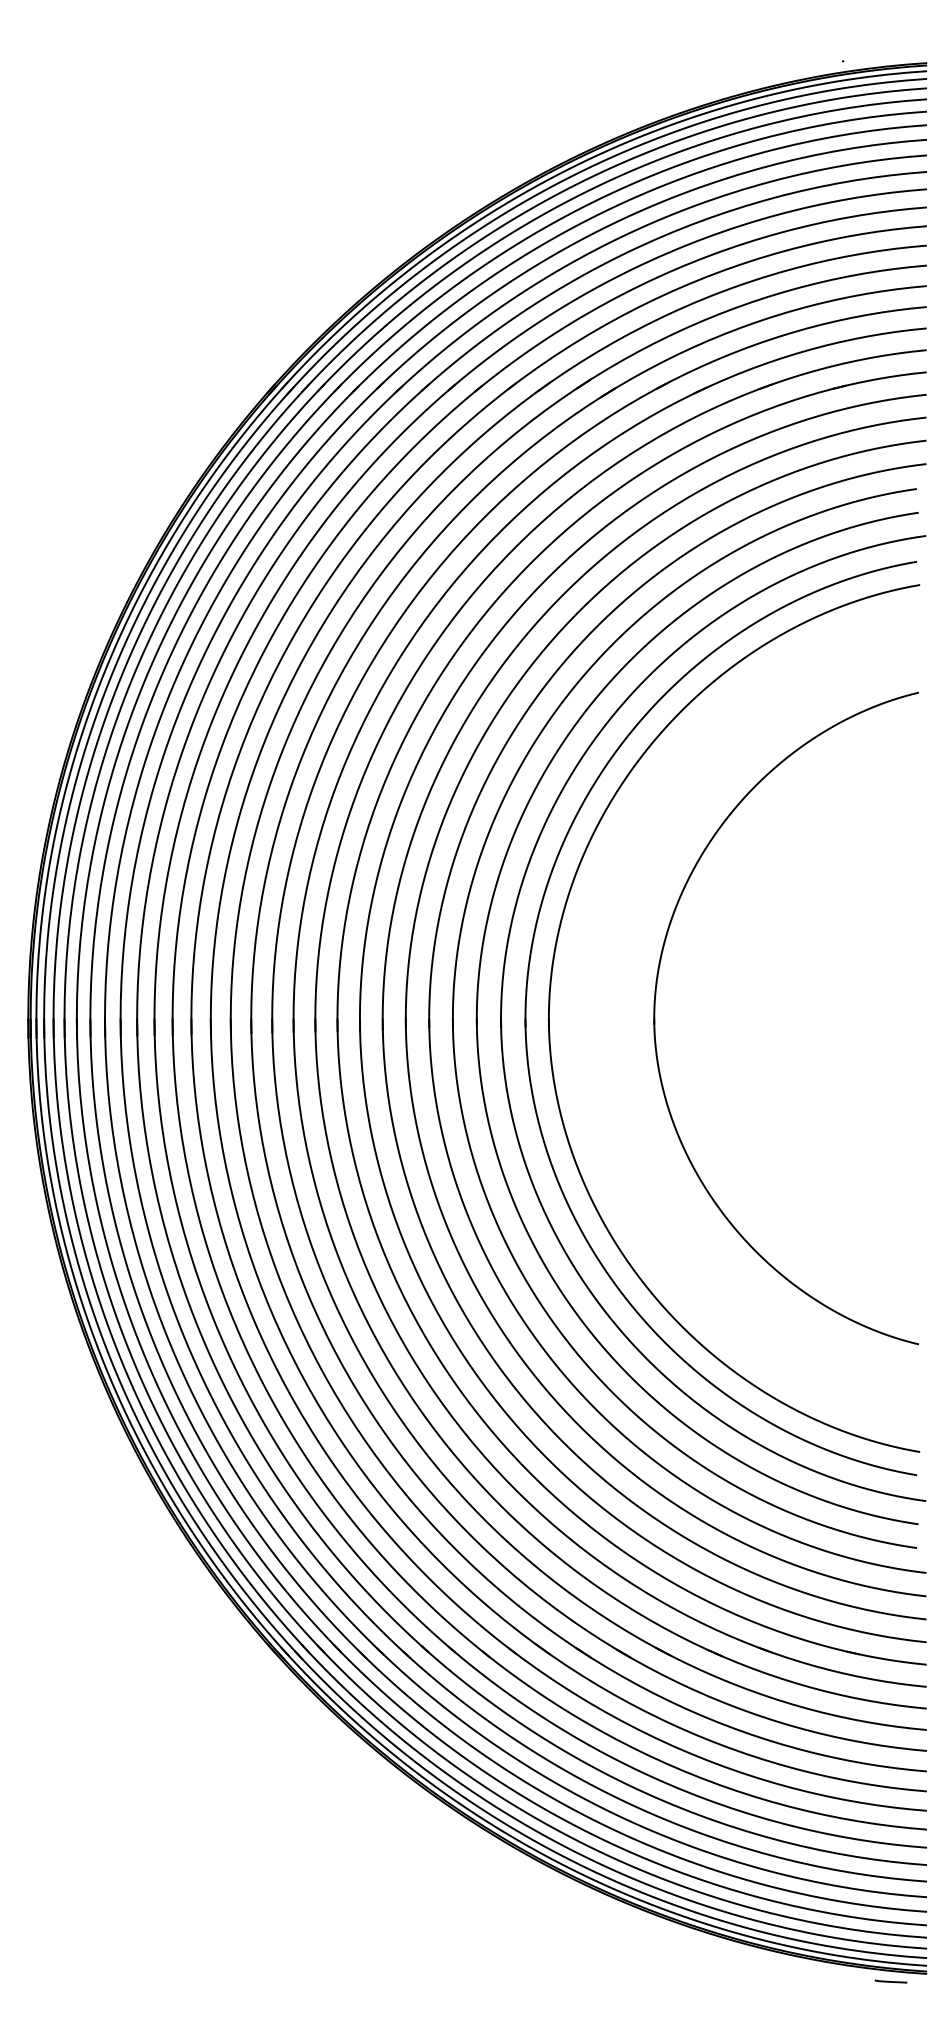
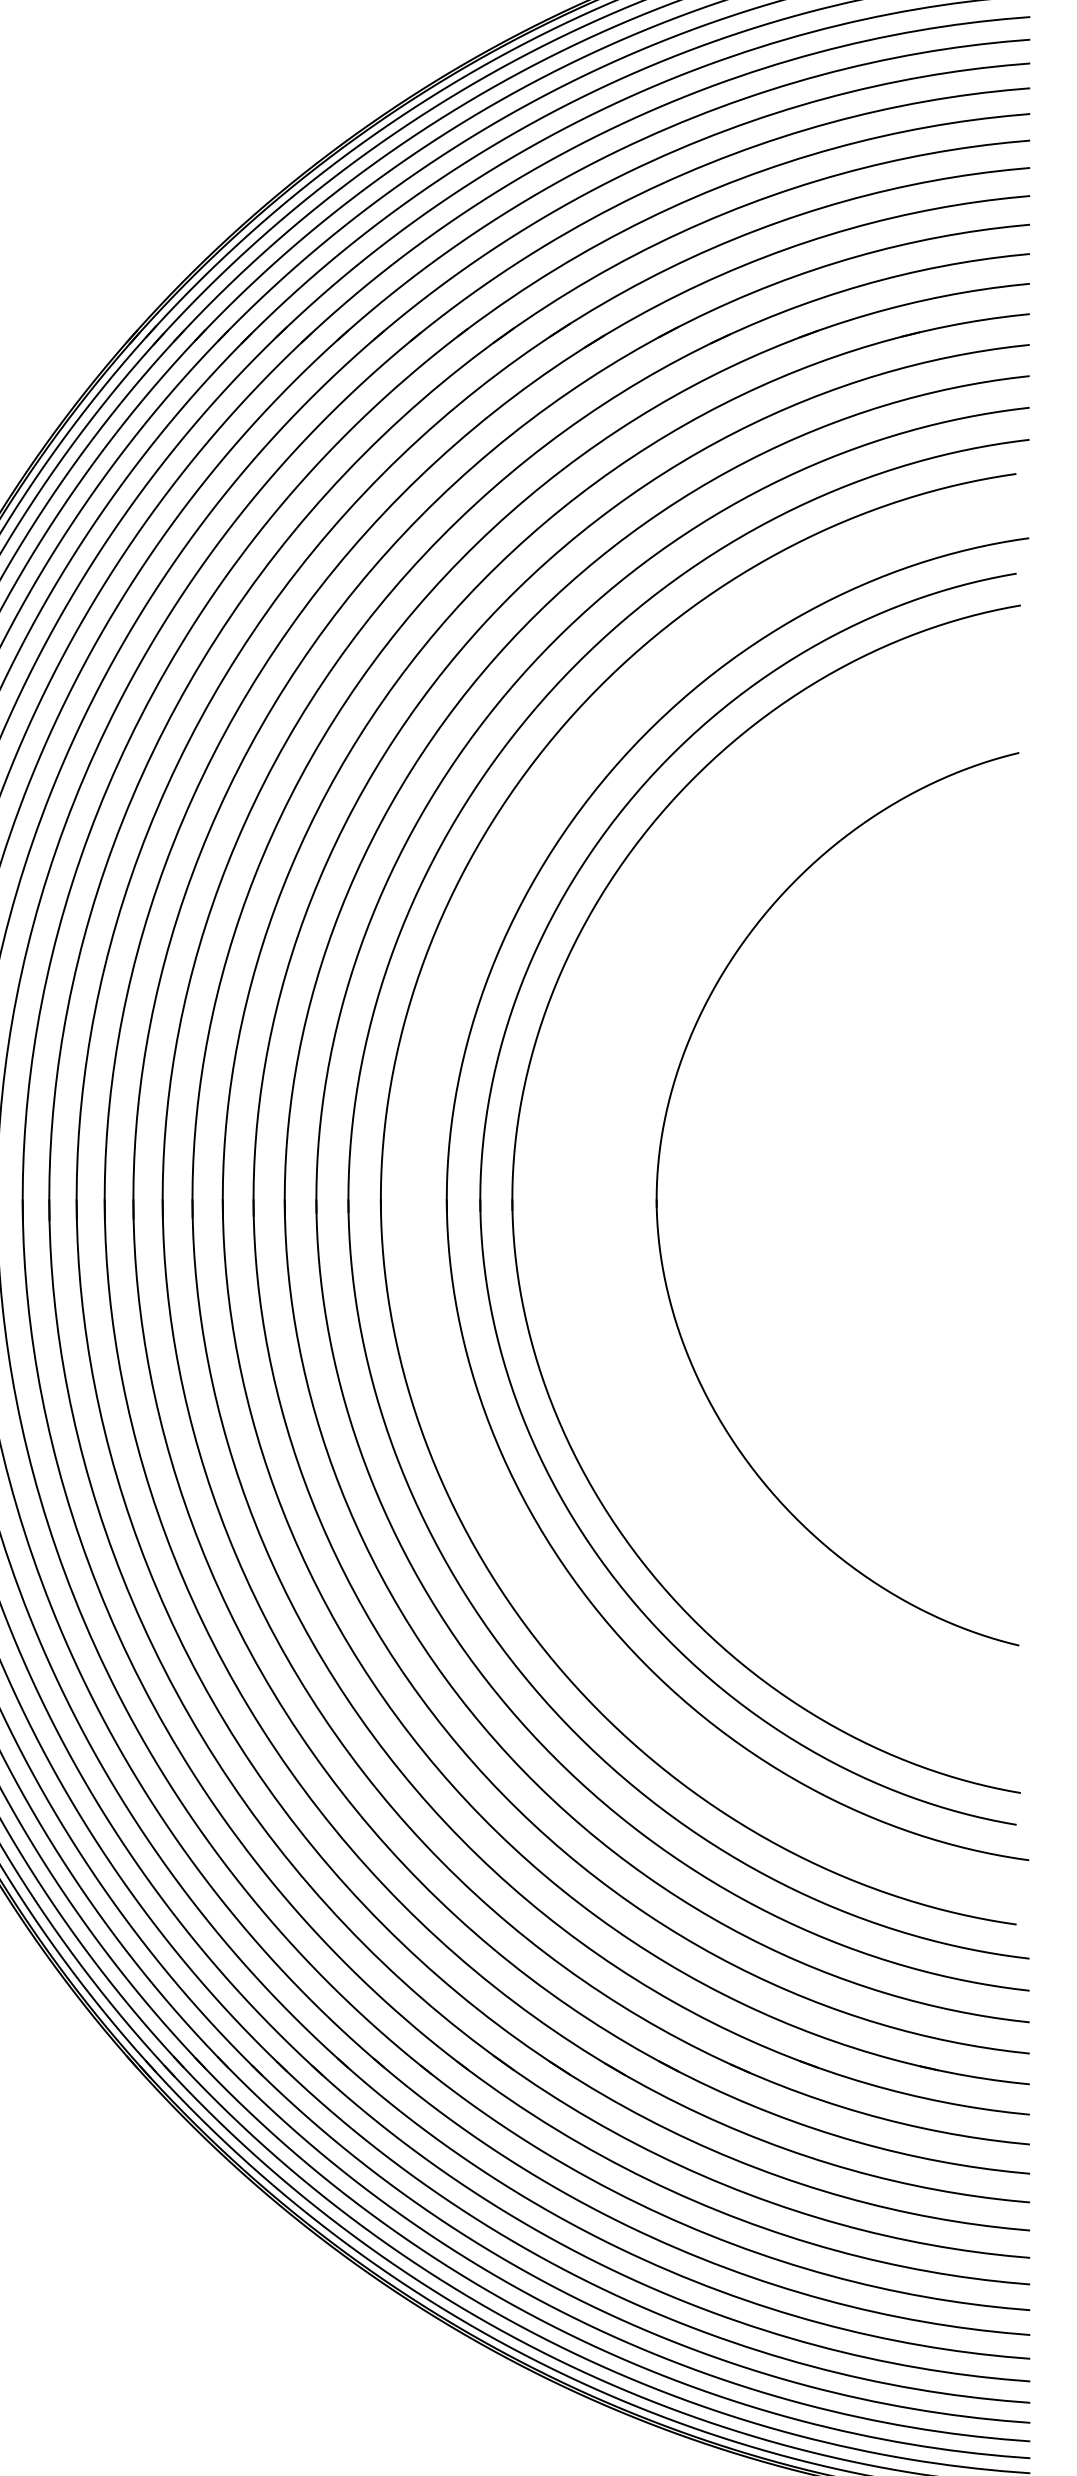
part: (478, 1000) -> (415, 1174), removed

